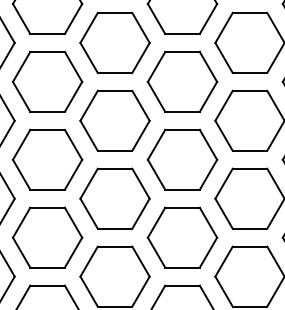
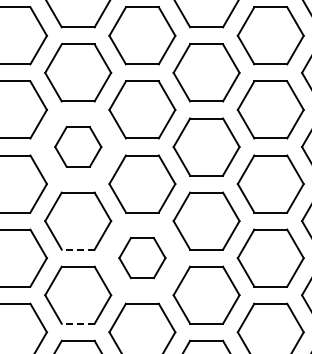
part: (47, 81) -> (78, 146), size x0.7
line: (46, 189) -> (77, 249), solid -> dashed
part: (115, 198) -> (142, 257), size x0.7
line: (46, 267) -> (77, 323), solid -> dashed

